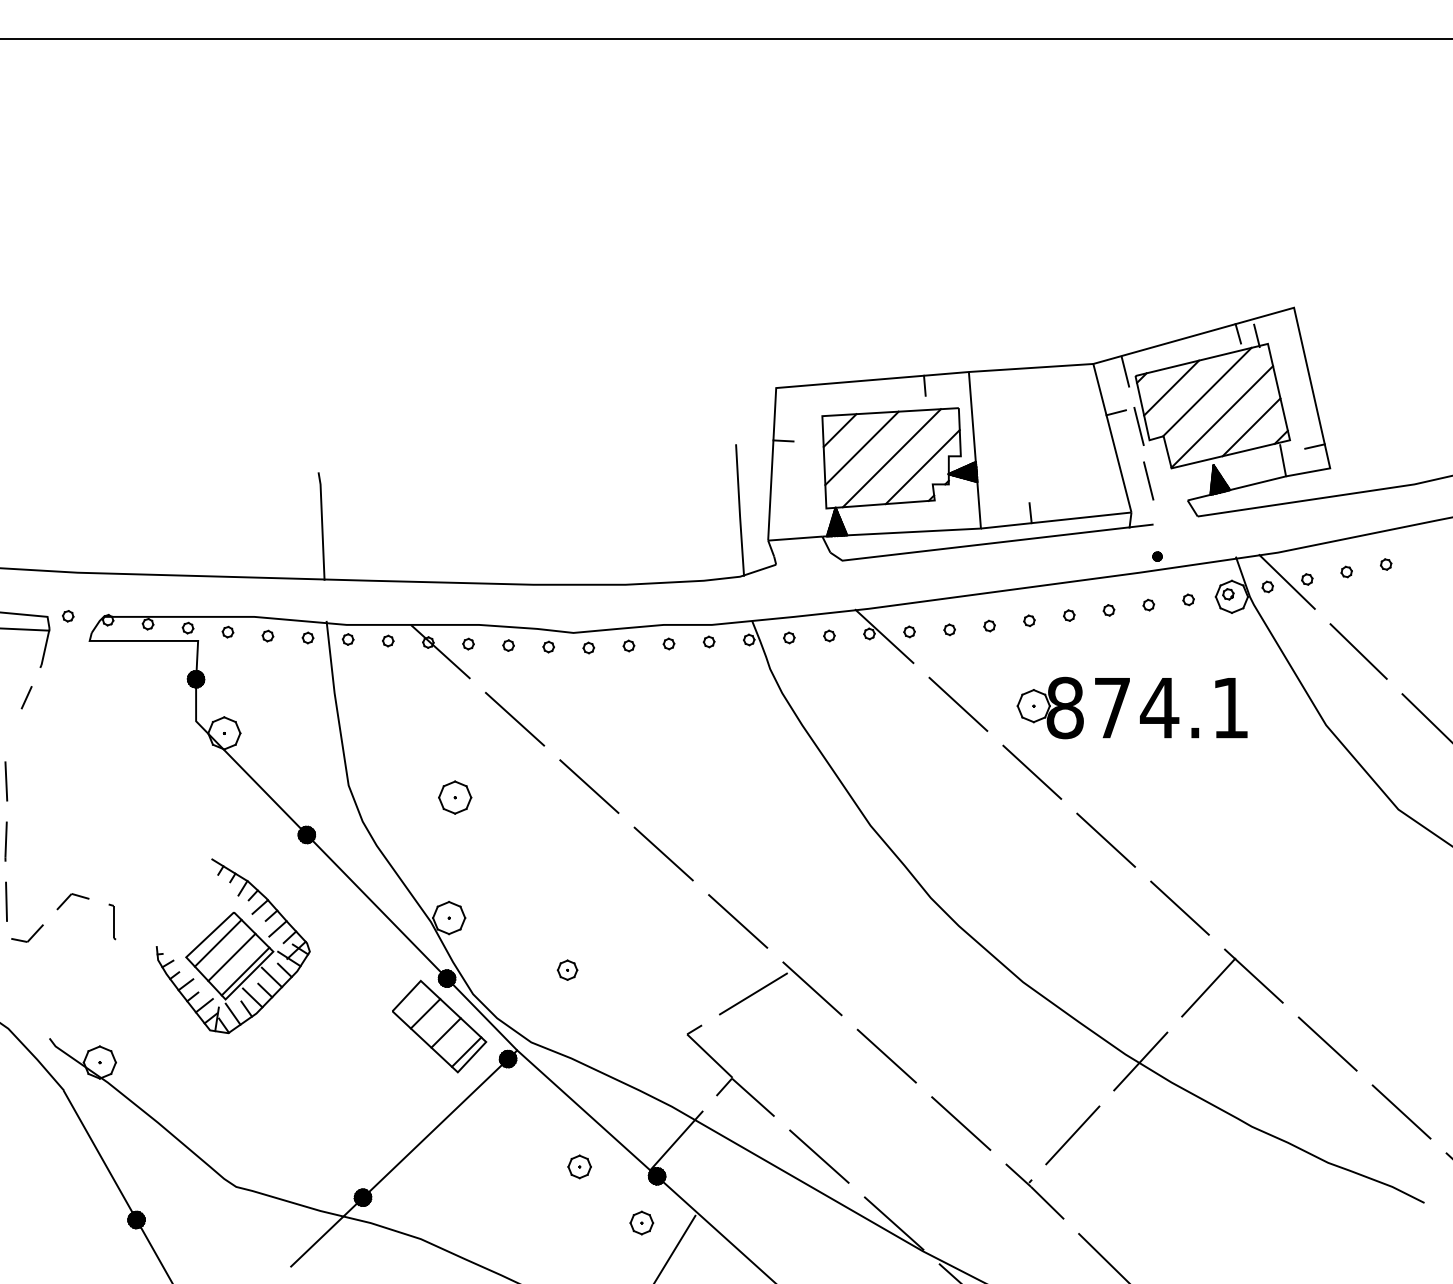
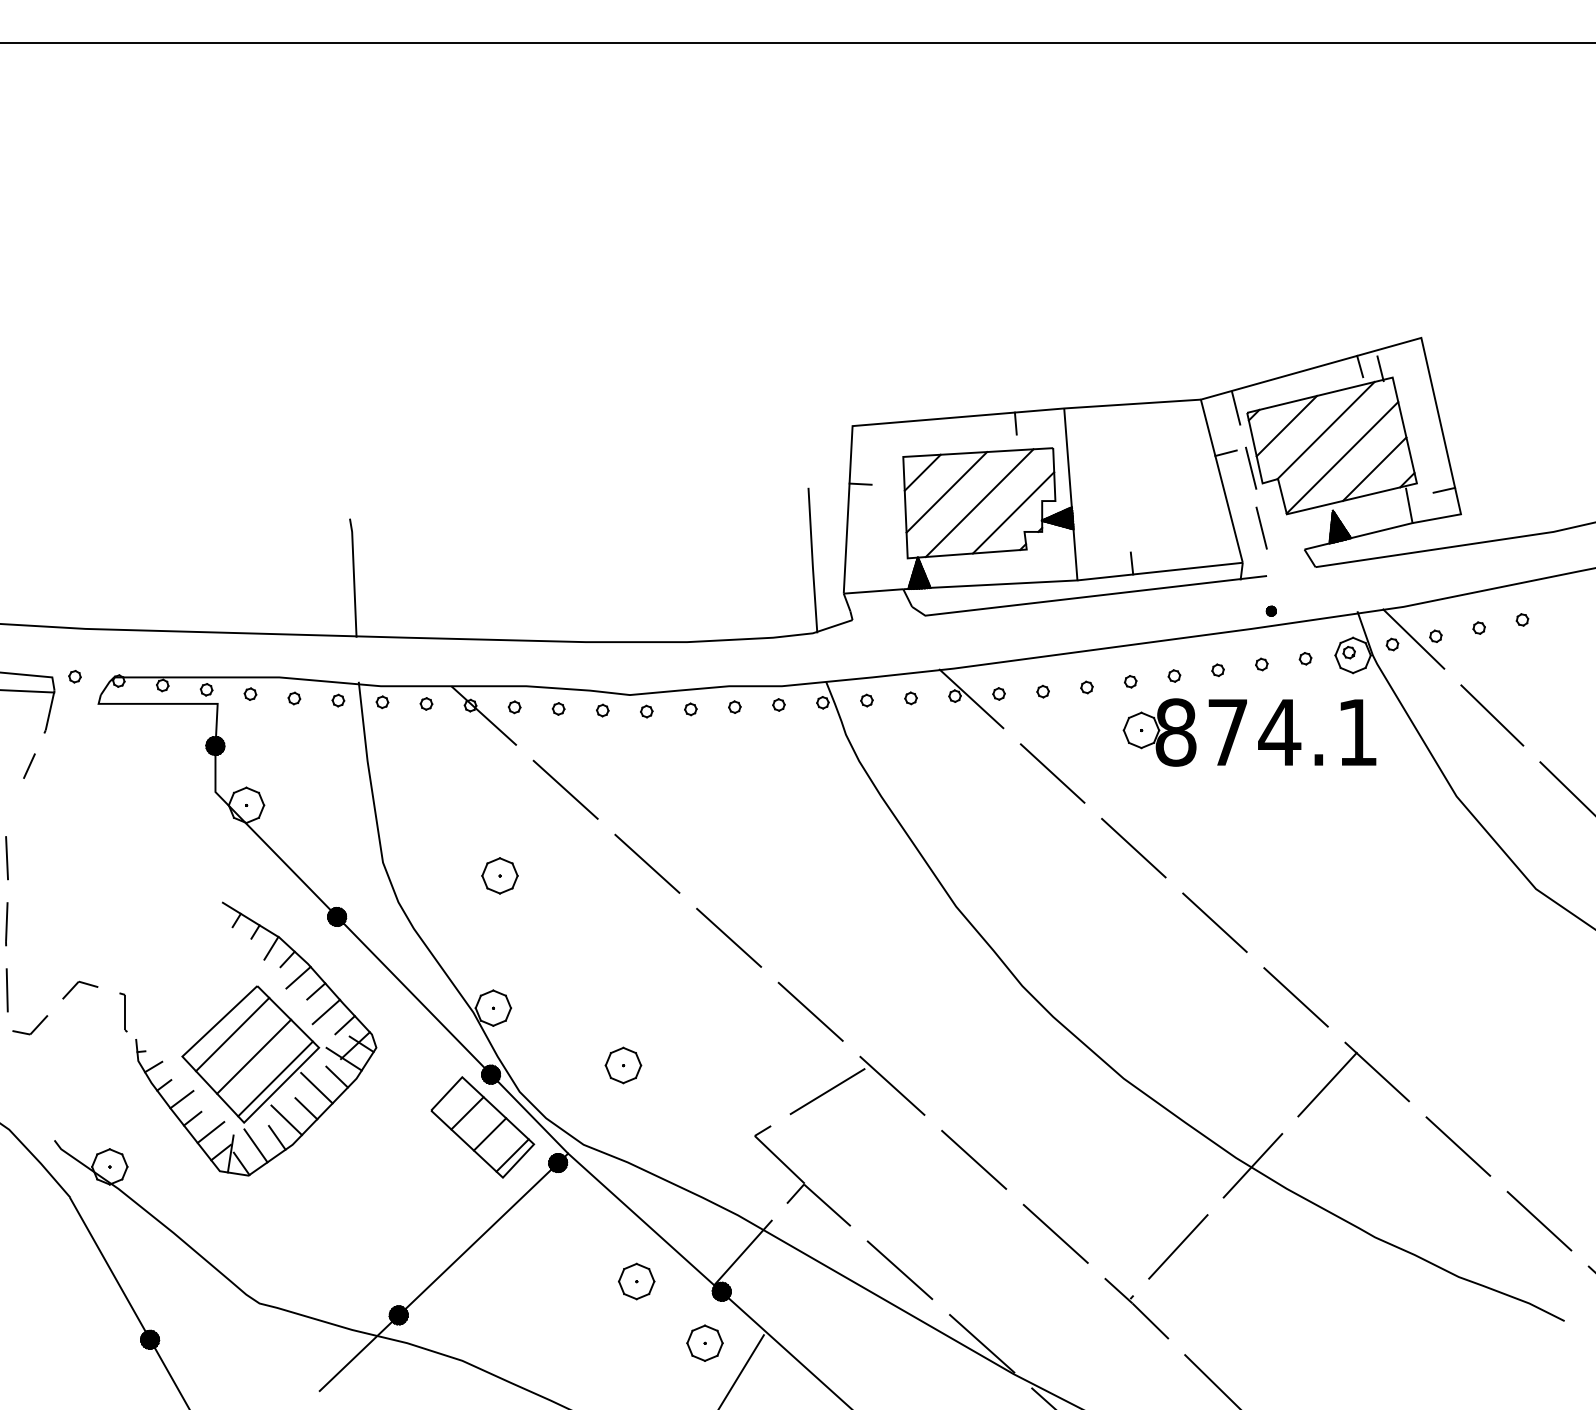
part: (1141, 713) -> (1259, 738), moved
part: (233, 945) -> (256, 1038), size x1.43
part: (567, 970) -> (623, 1065), size x1.67
part: (579, 1166) -> (636, 1281), size x1.43
part: (641, 1222) -> (704, 1342), size x1.43

